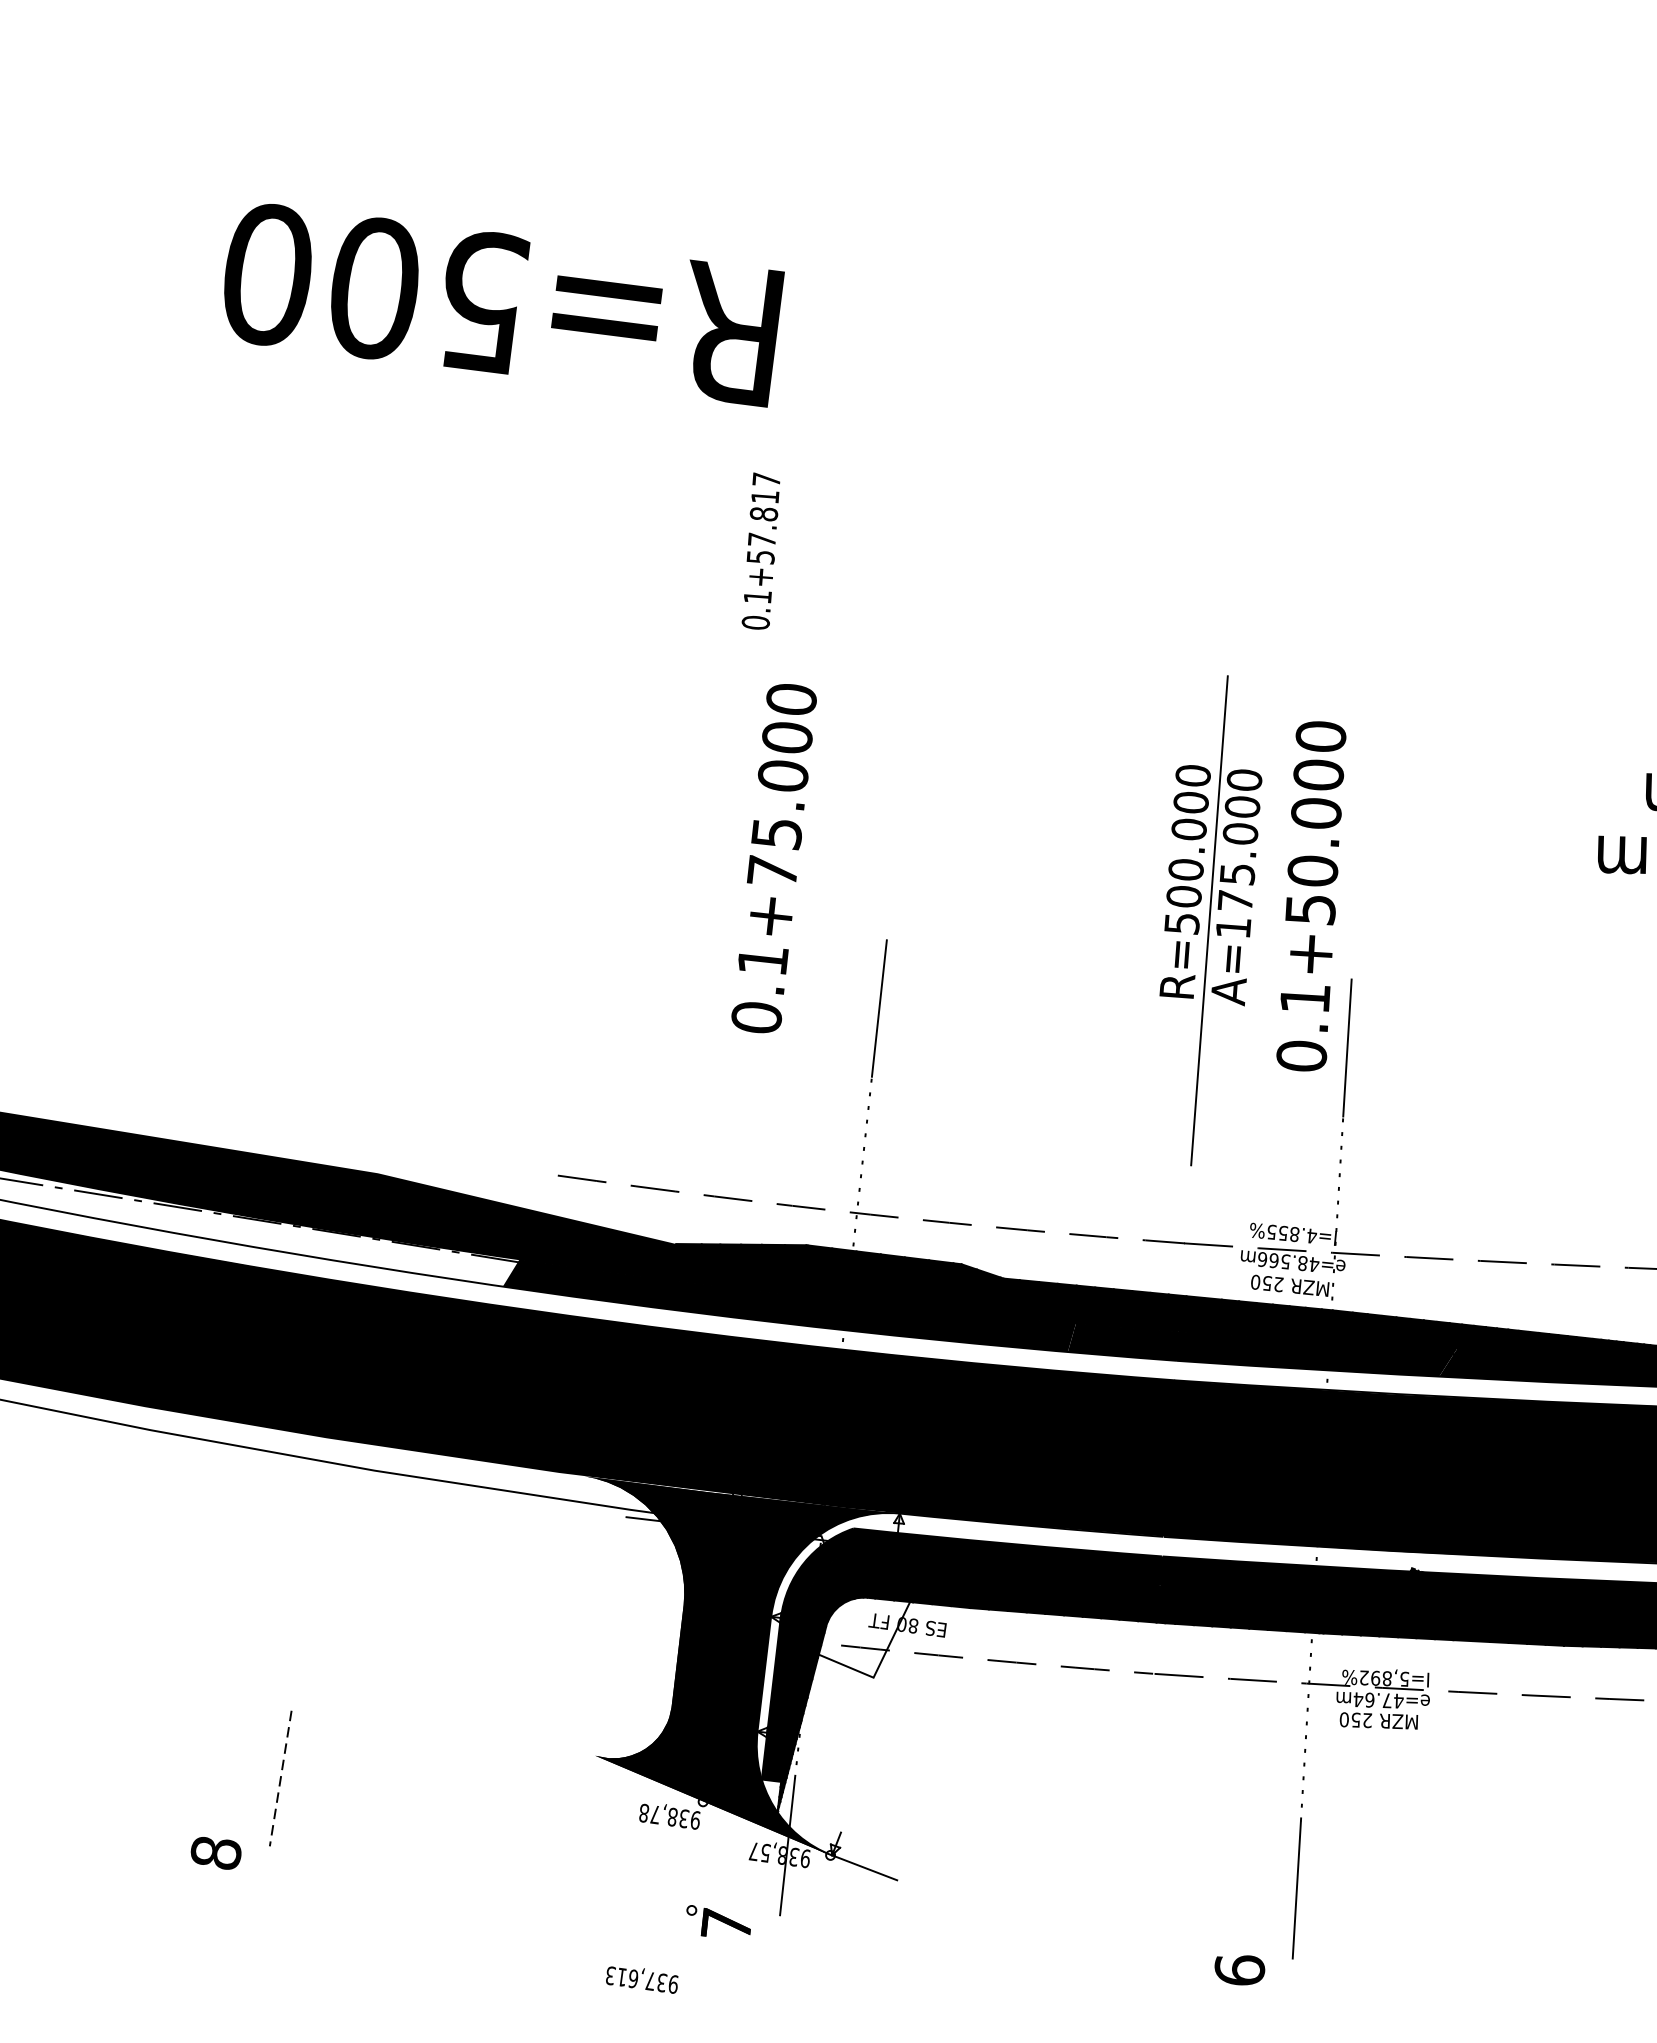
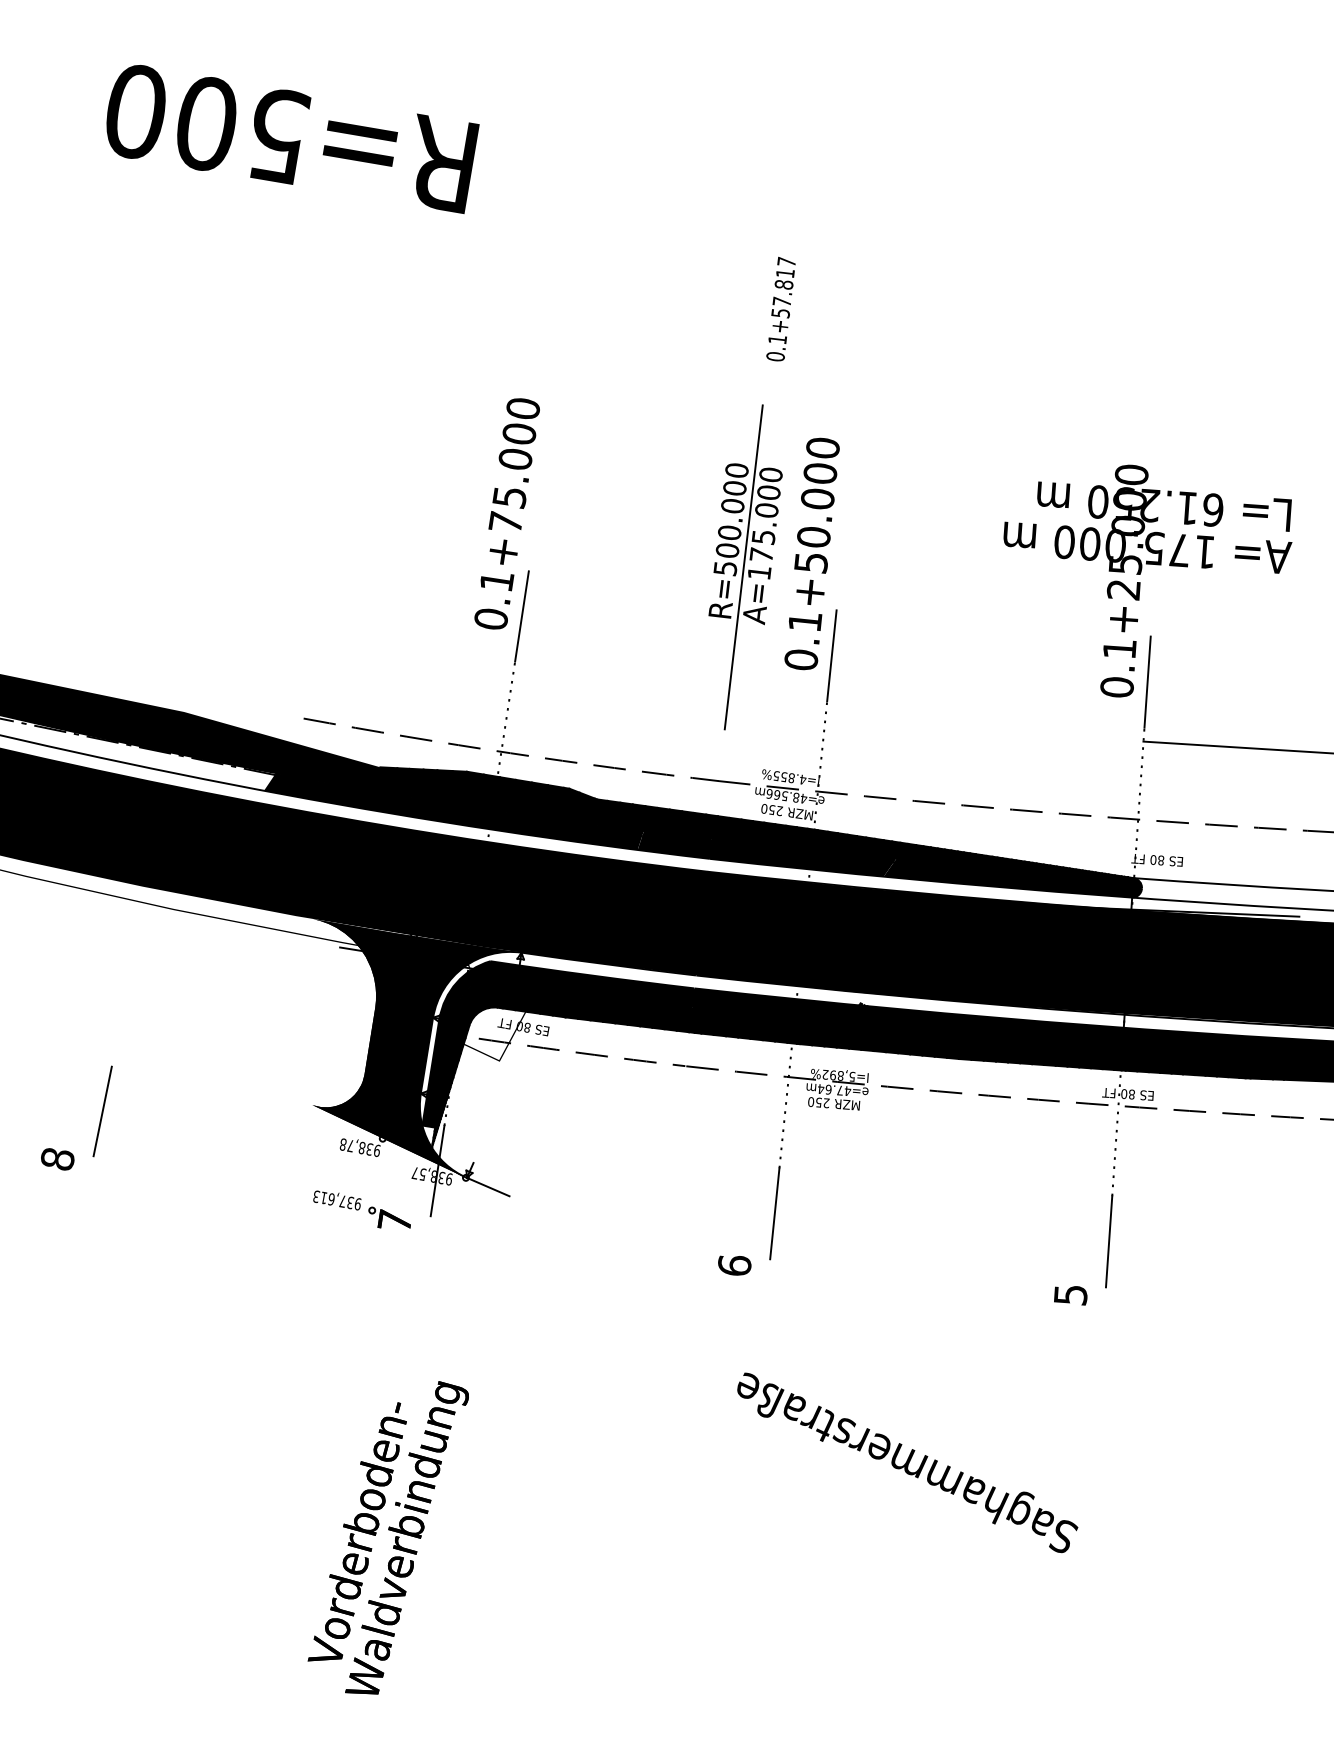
text: (760, 550) -> (780, 308), moved
text: (773, 857) -> (506, 513), moved
line: (280, 1778) -> (102, 1111), dashed -> solid
text: (642, 1980) -> (337, 1200), moved

